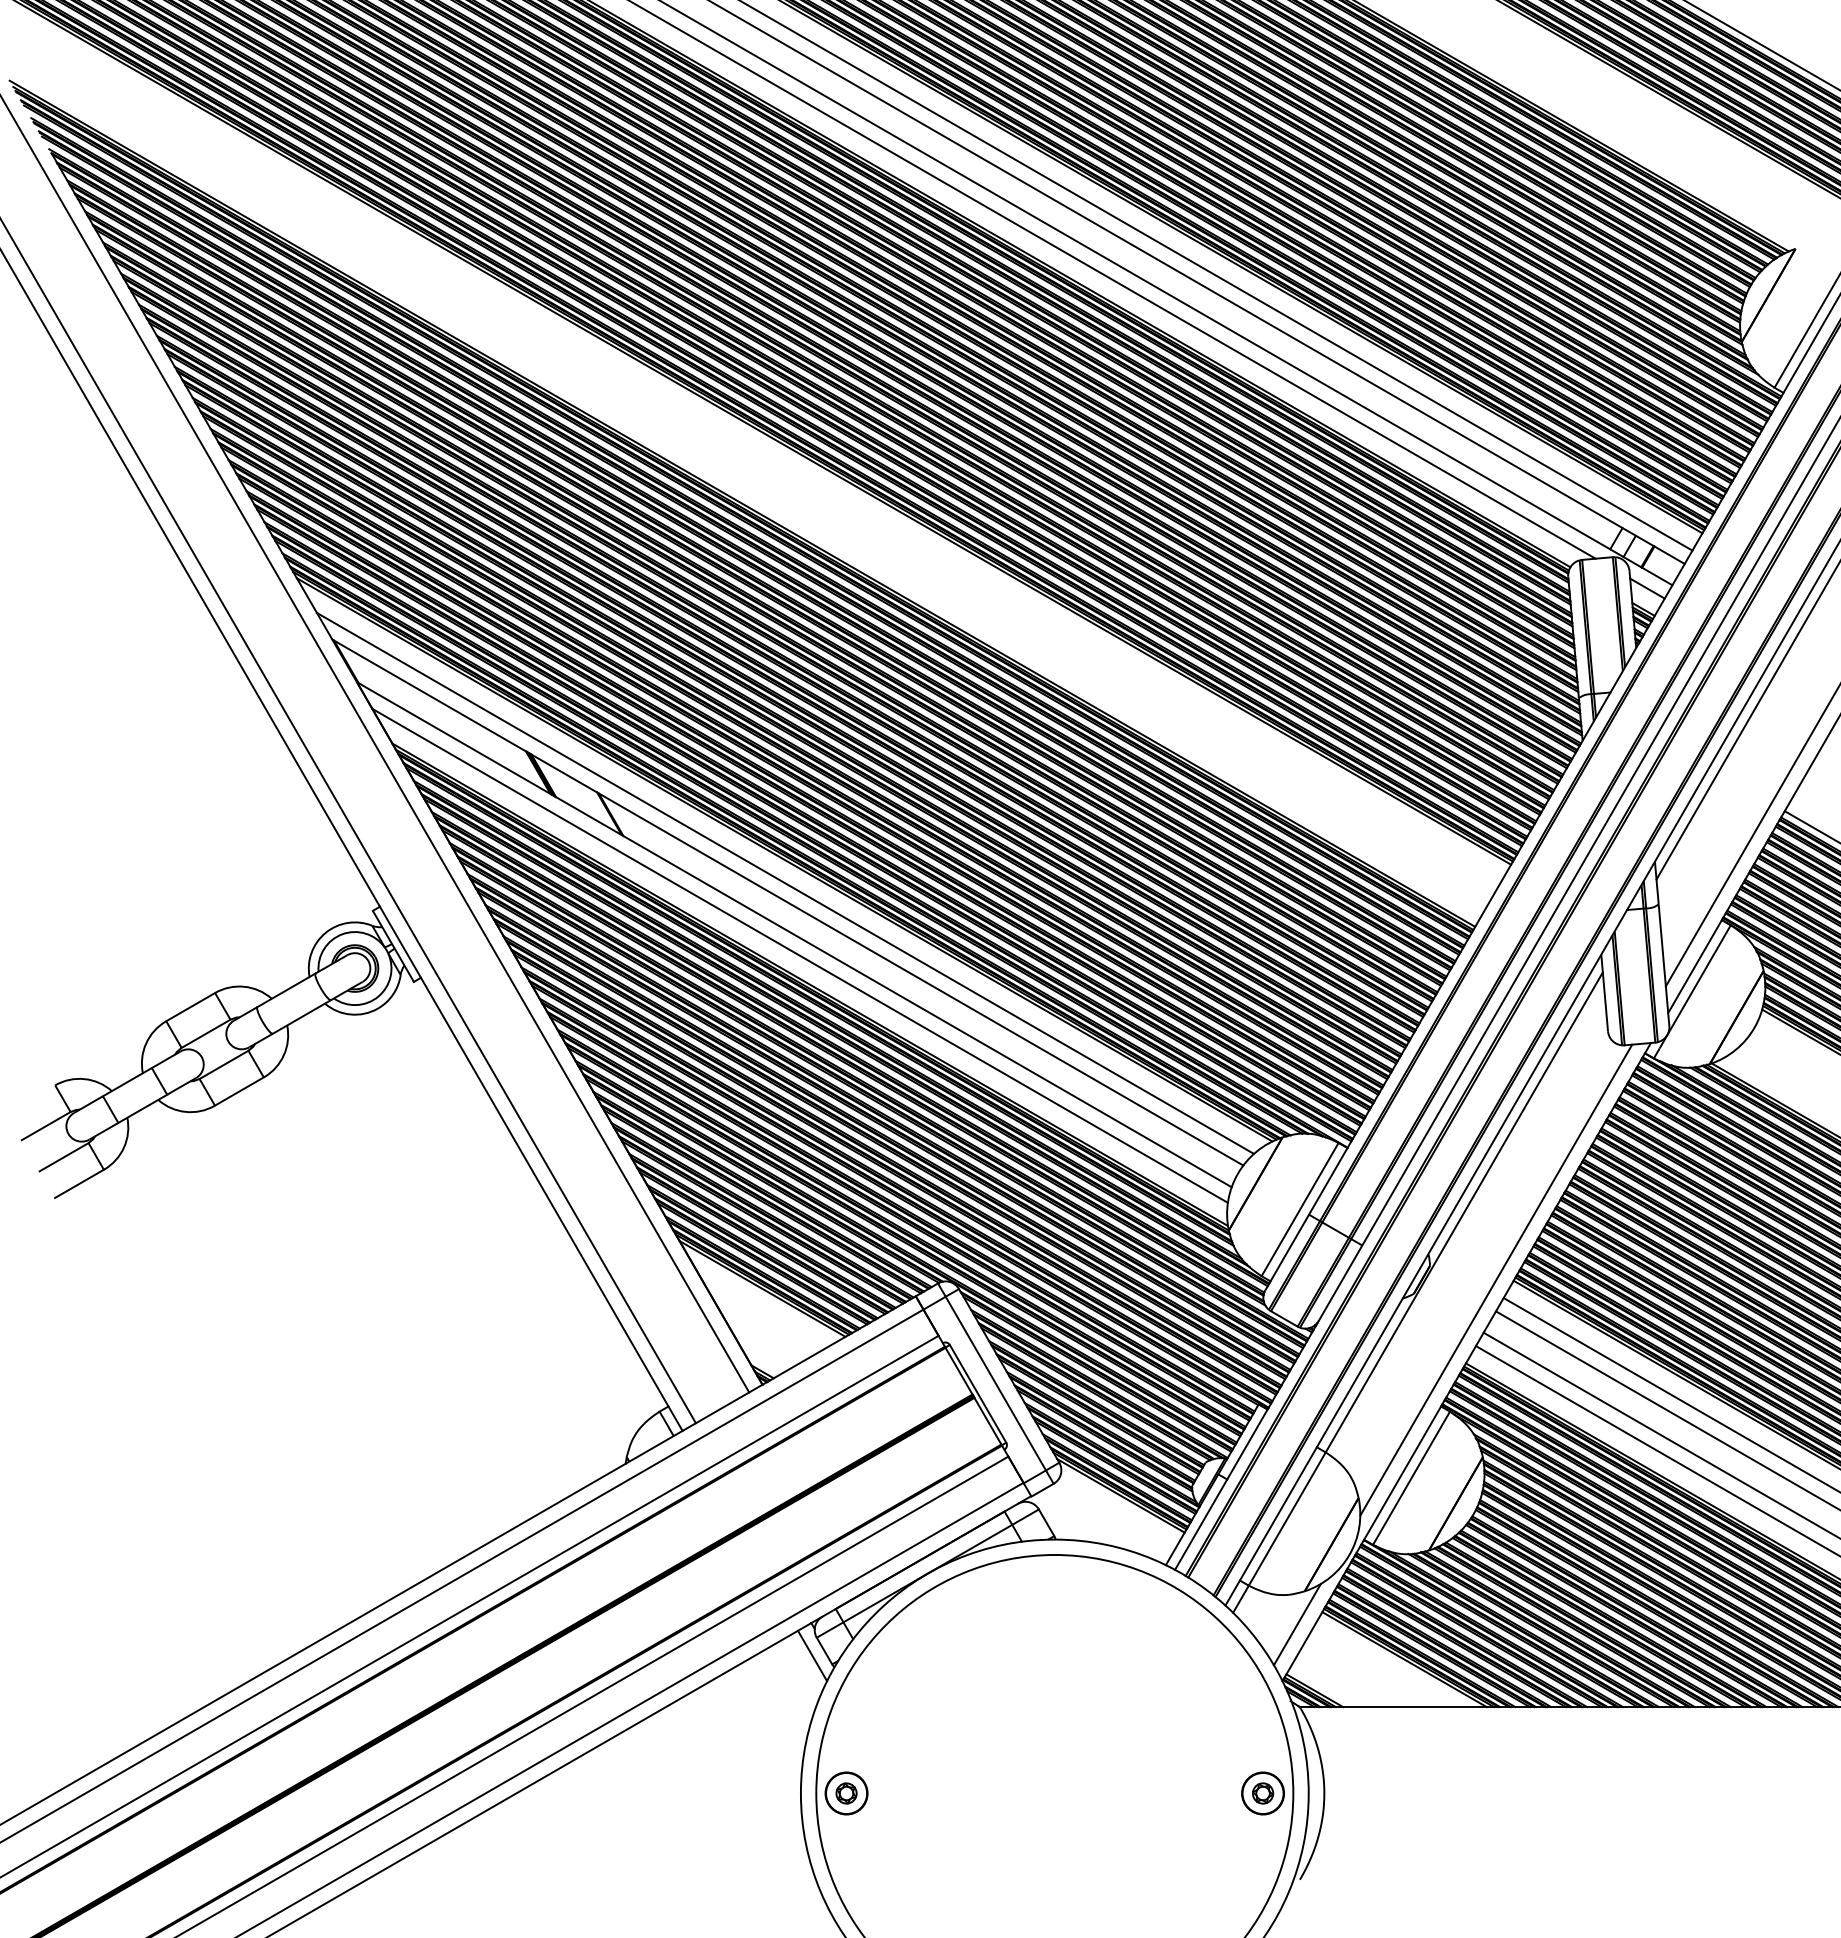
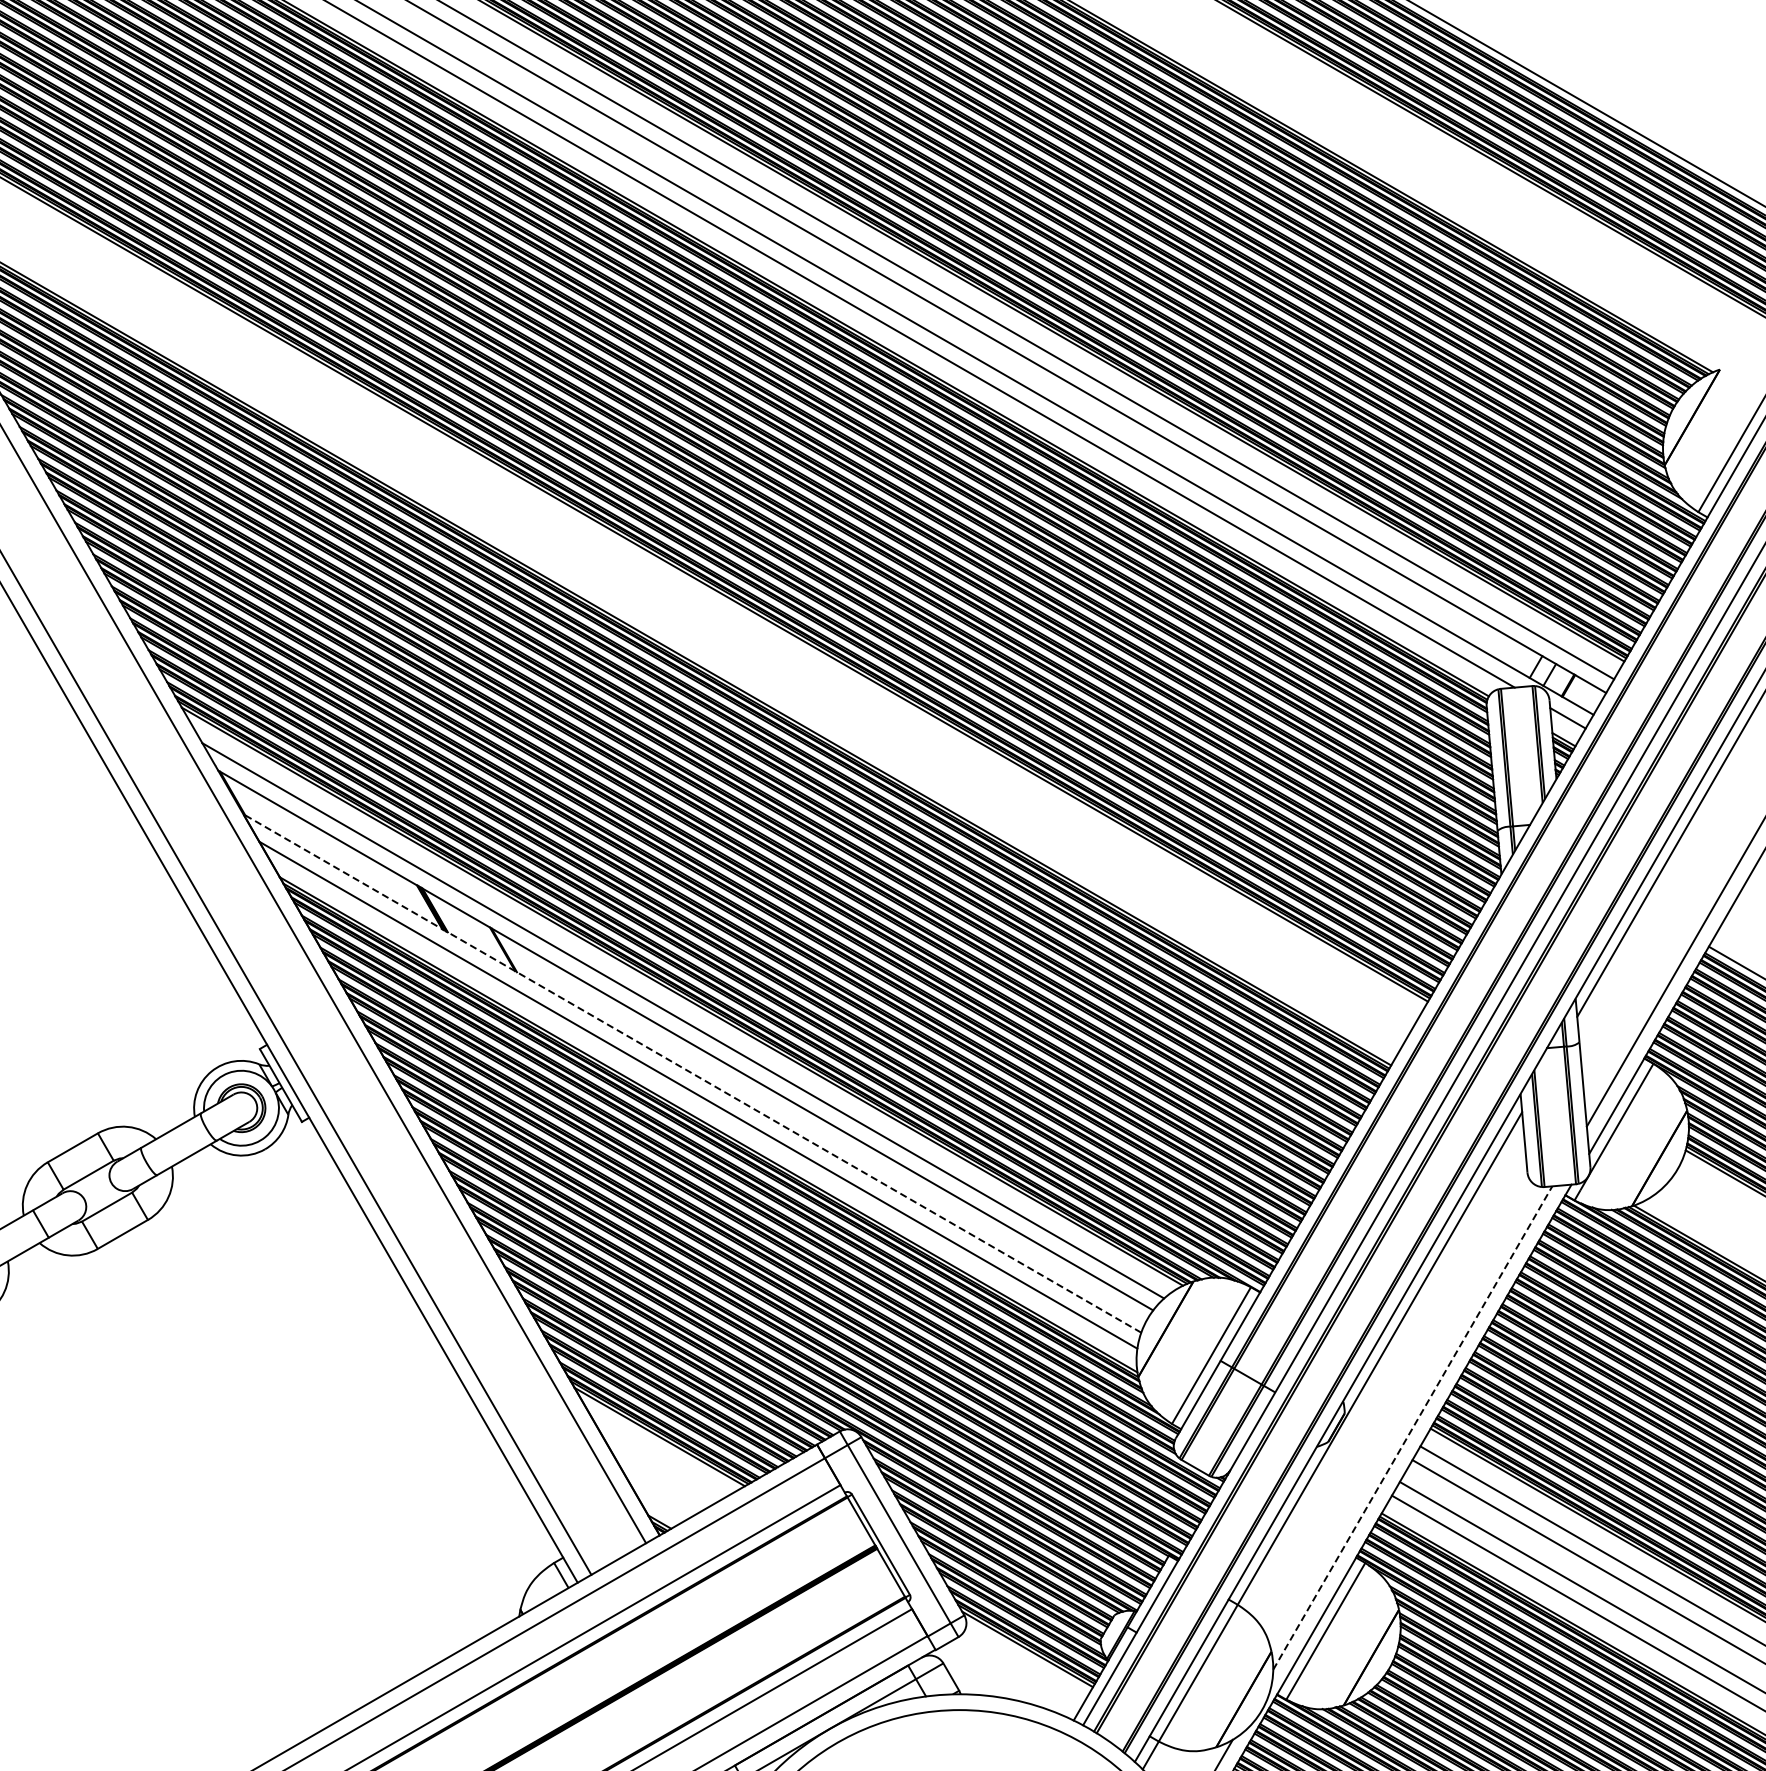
line: (793, 934) -> (691, 1073), solid -> dashed
line: (1496, 1280) -> (1413, 1428), solid -> dashed

